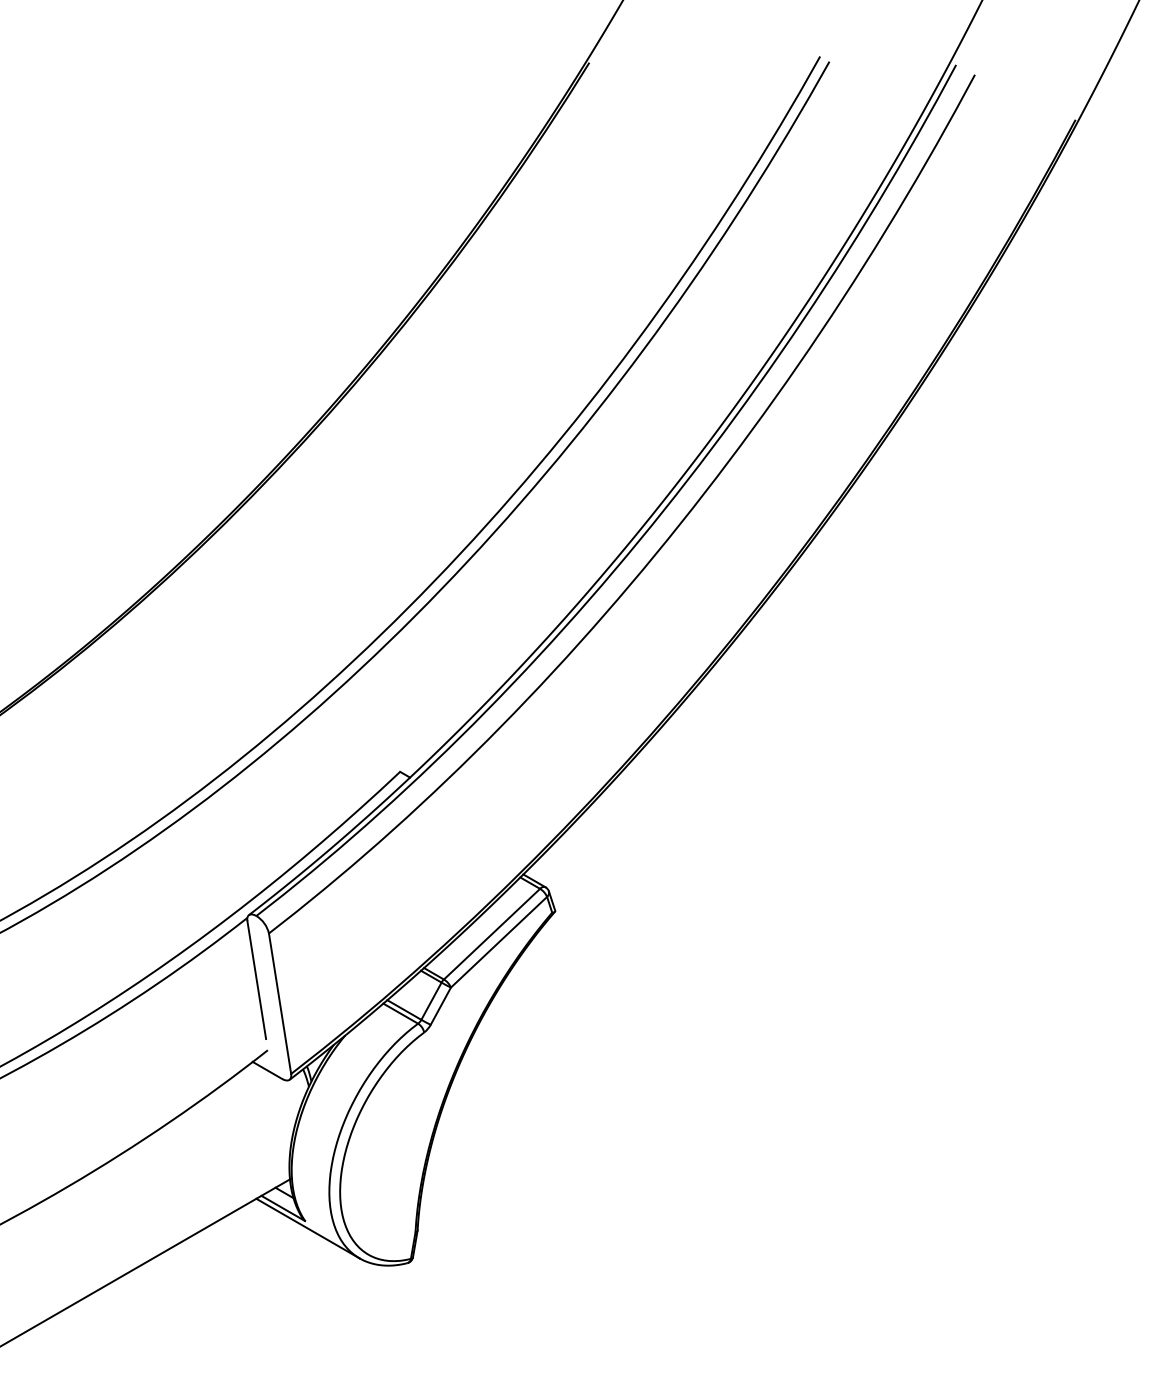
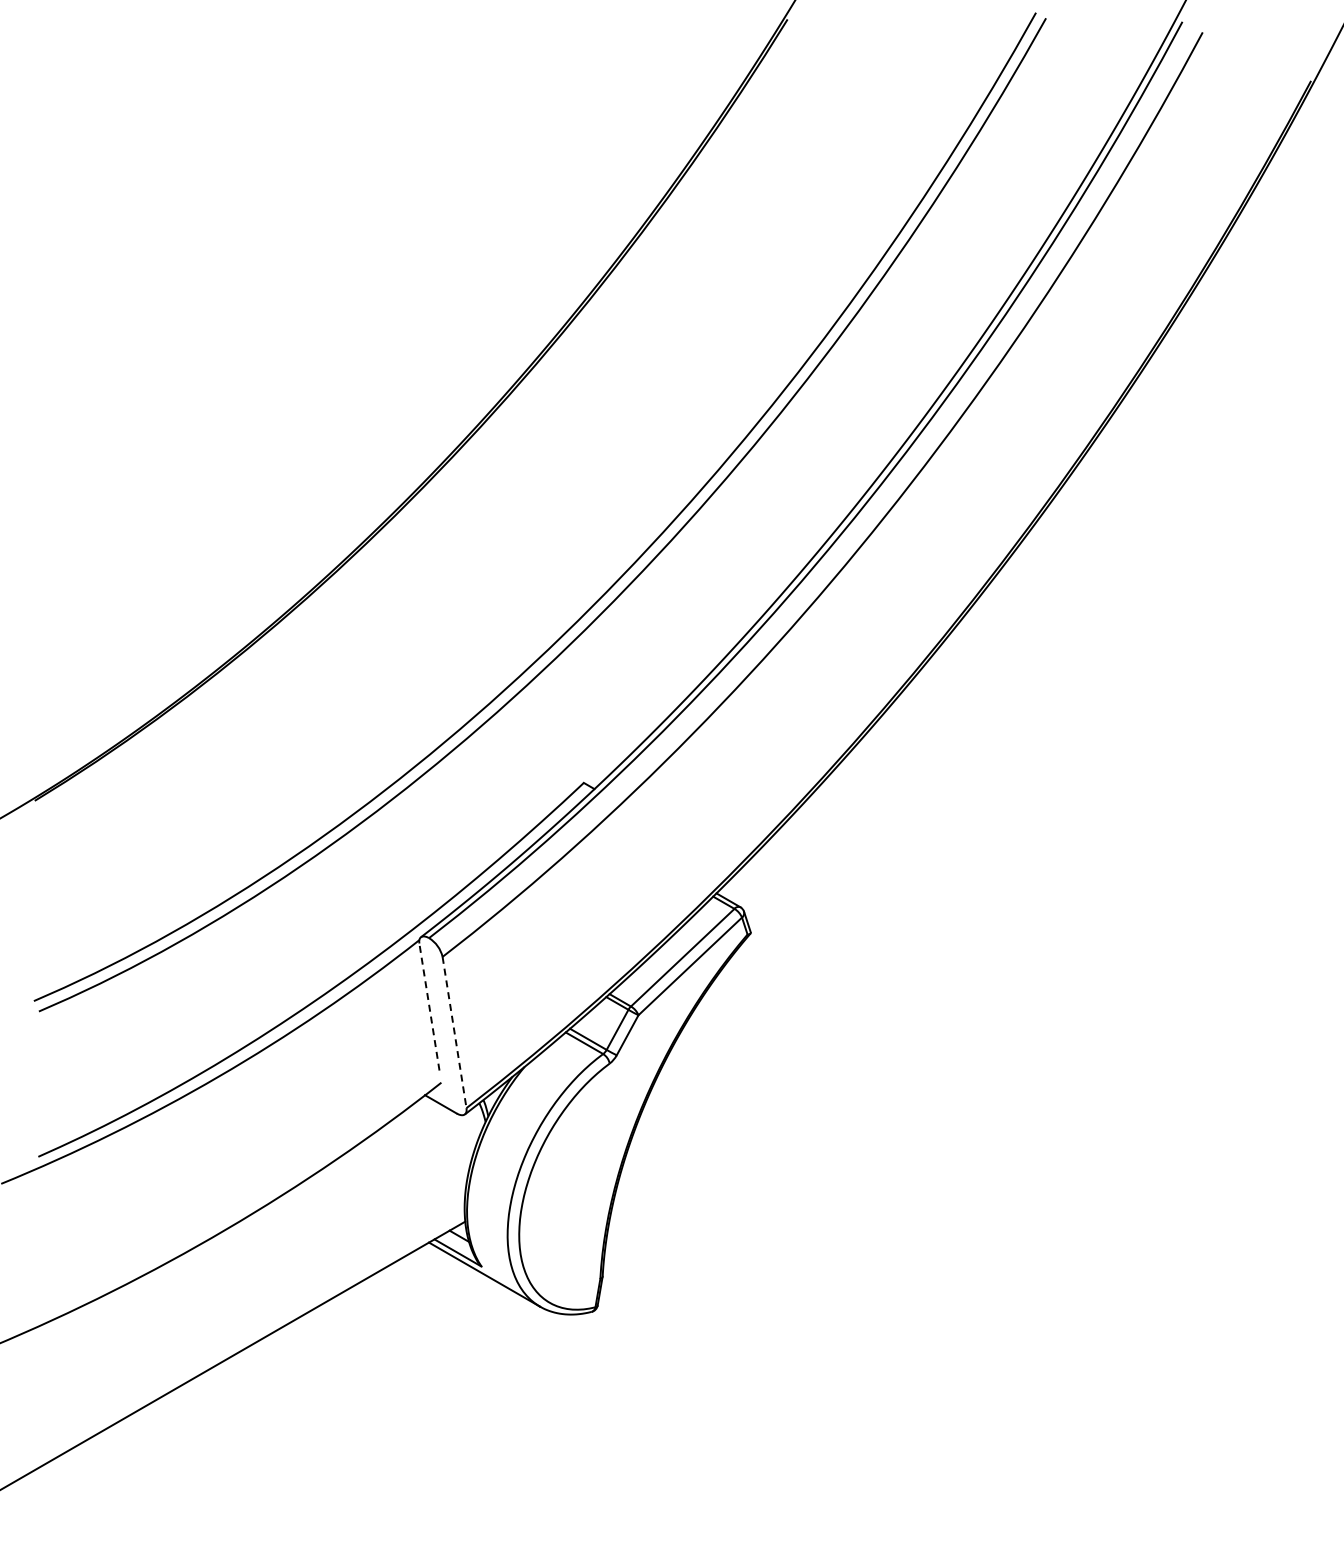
line: (256, 979) -> (429, 1006), solid -> dashed
line: (280, 1003) -> (454, 1032), solid -> dashed

